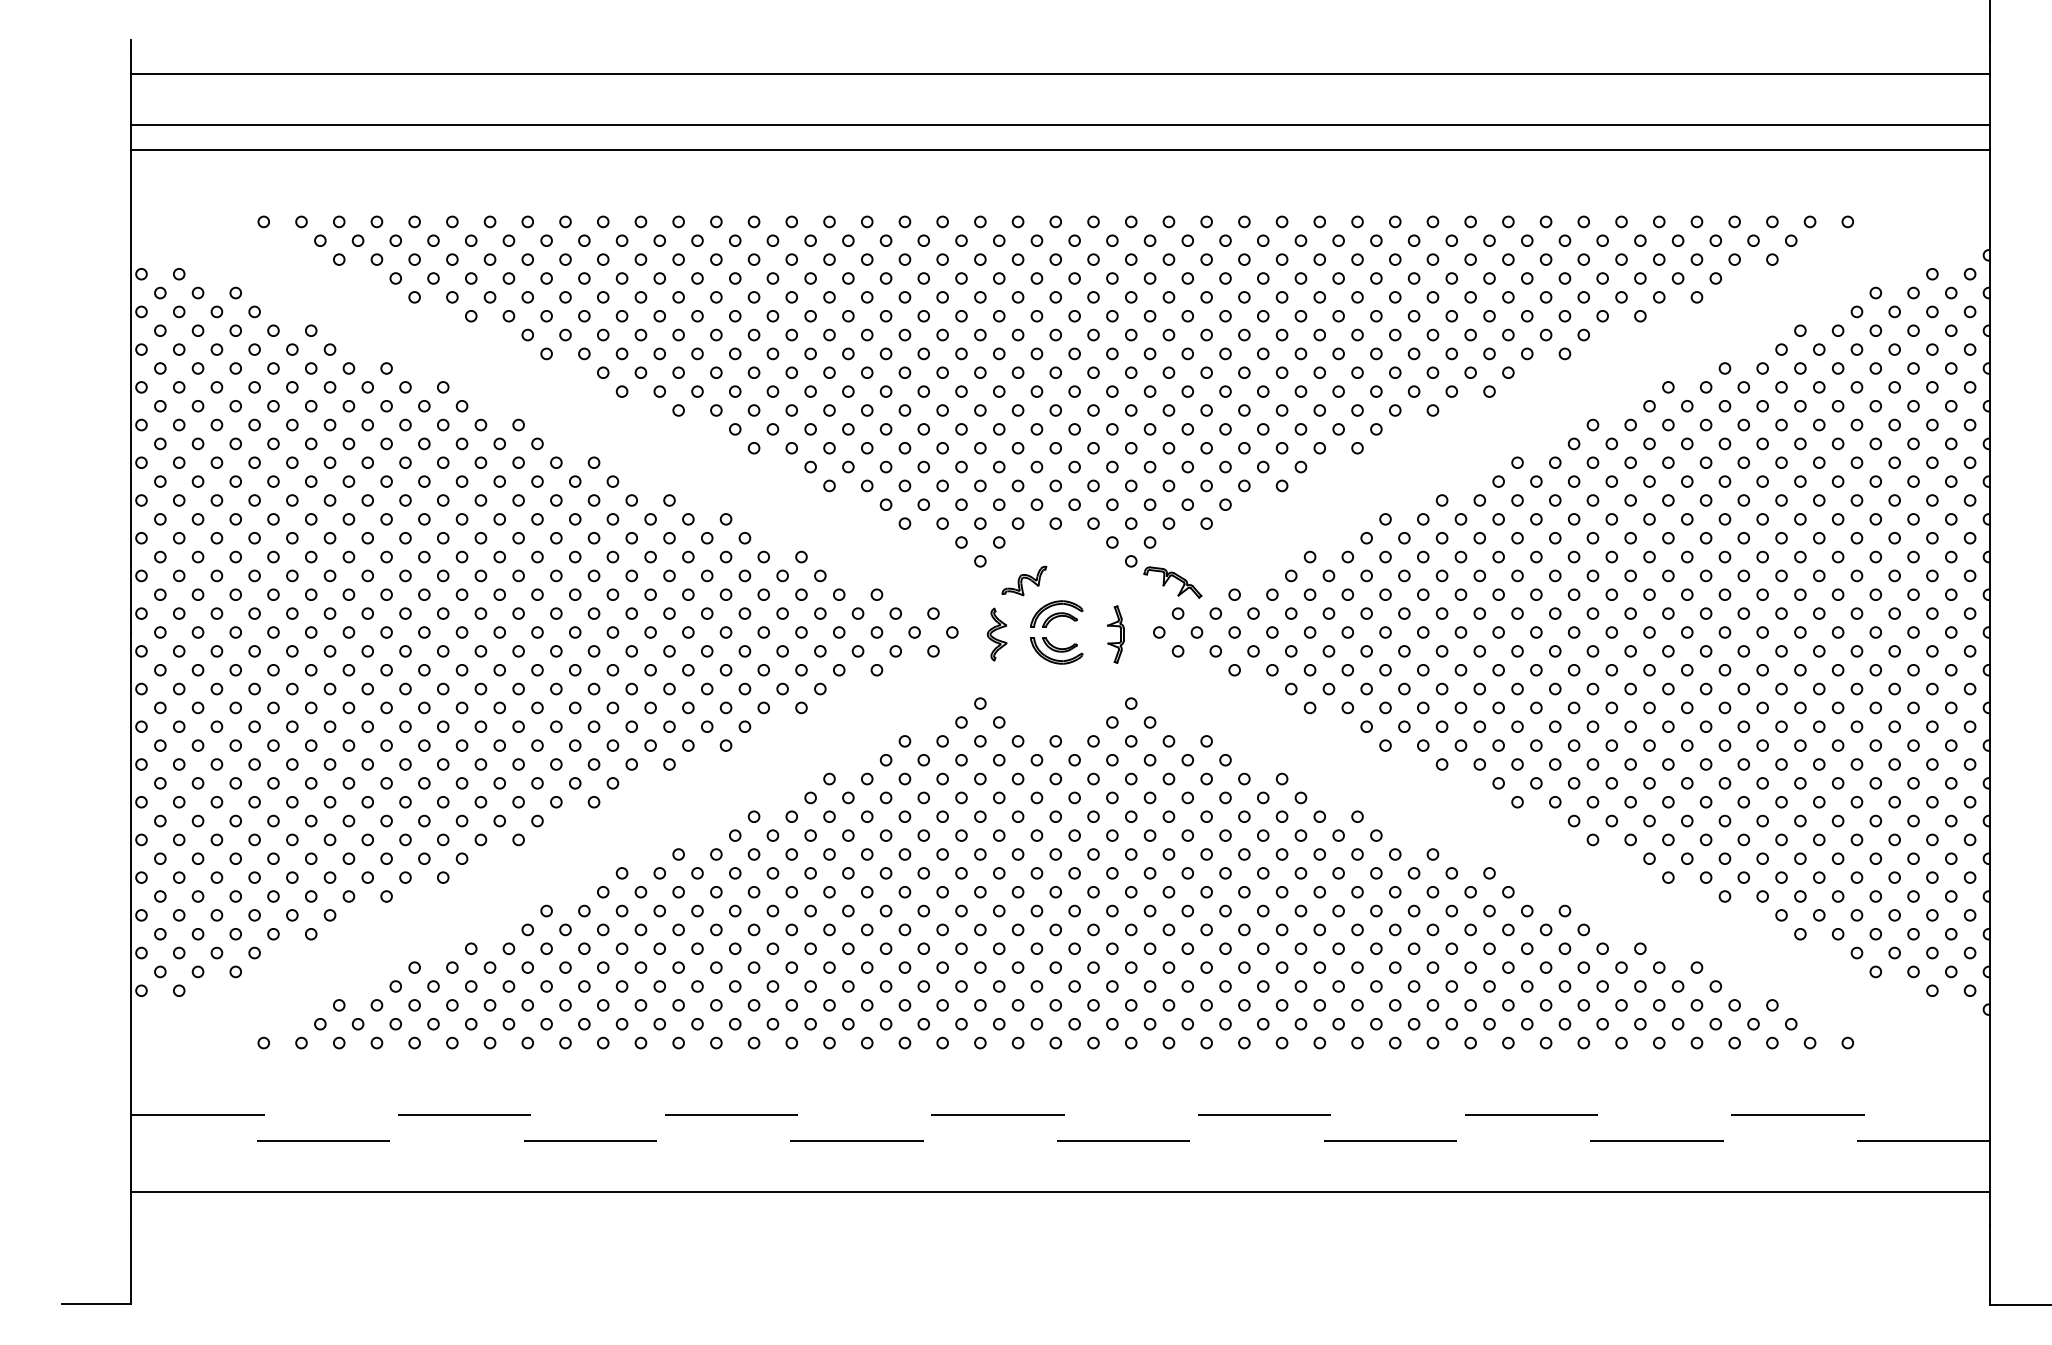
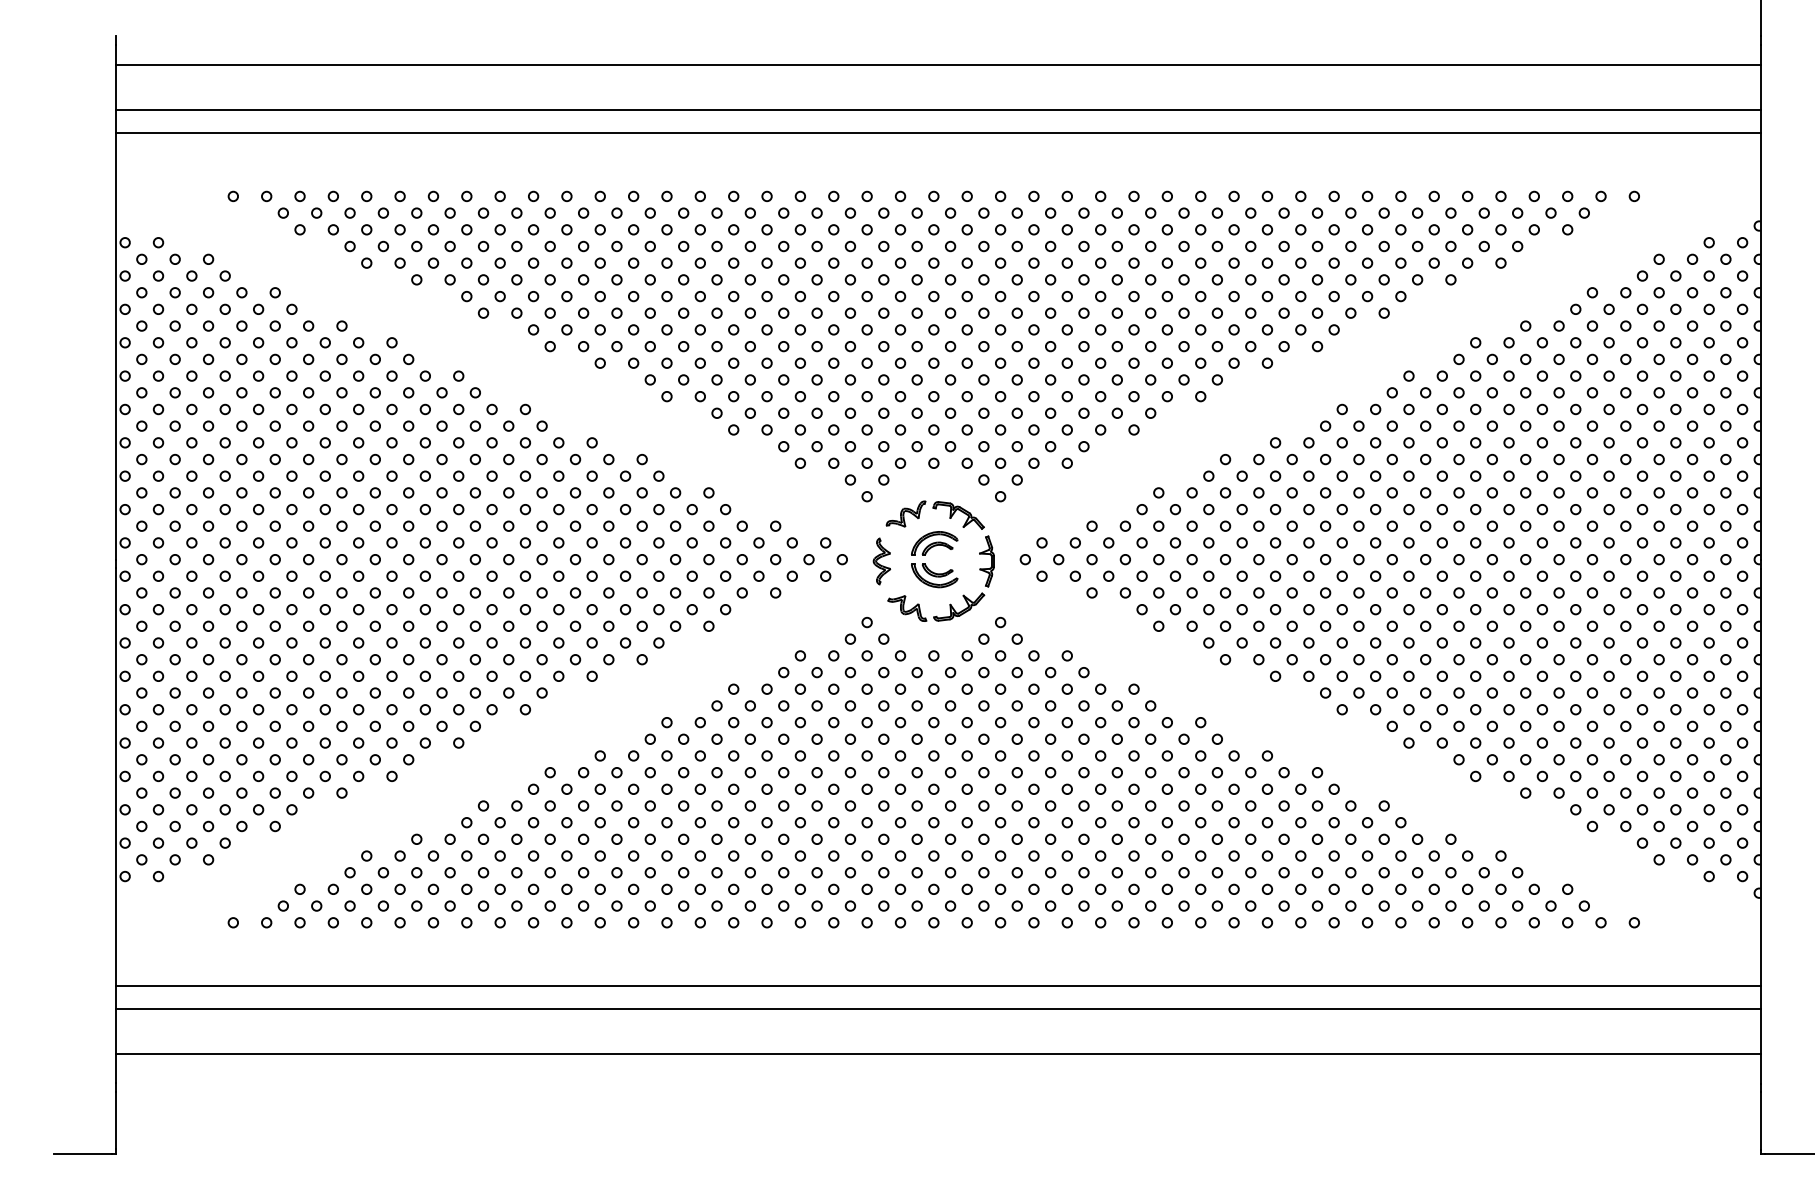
part: (1172, 582) -> (958, 515), moved
part: (1058, 696) -> (936, 616), added
line: (1060, 1115) -> (938, 986), dashed -> solid
line: (1060, 1140) -> (938, 1008), dashed -> solid

